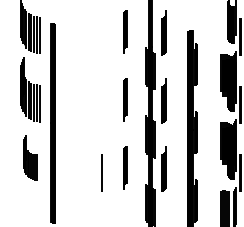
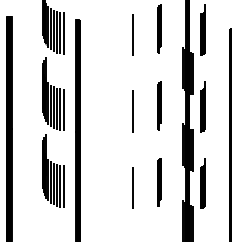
line: (101, 36) -> (132, 34), added
line: (101, 104) -> (132, 111), added
part: (30, 157) -> (53, 170), size x1.43

